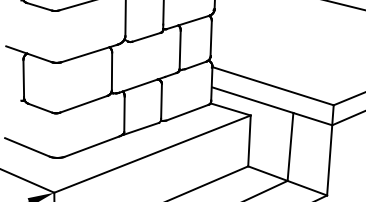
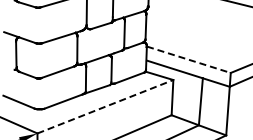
line: (272, 85) -> (188, 59), solid -> dashed
line: (152, 153) -> (105, 106), solid -> dashed

